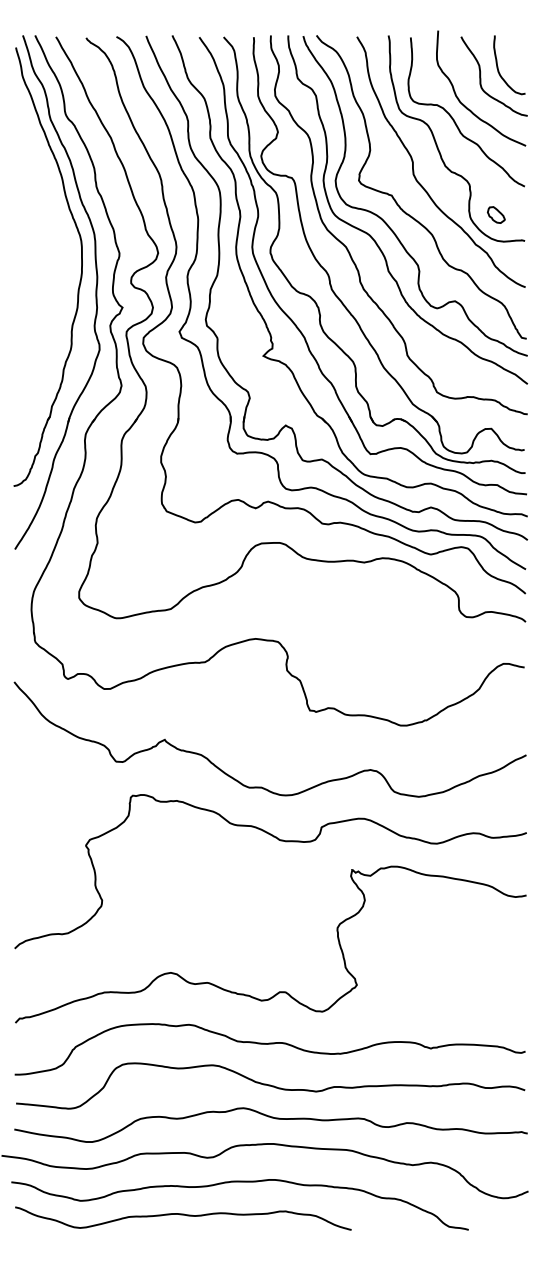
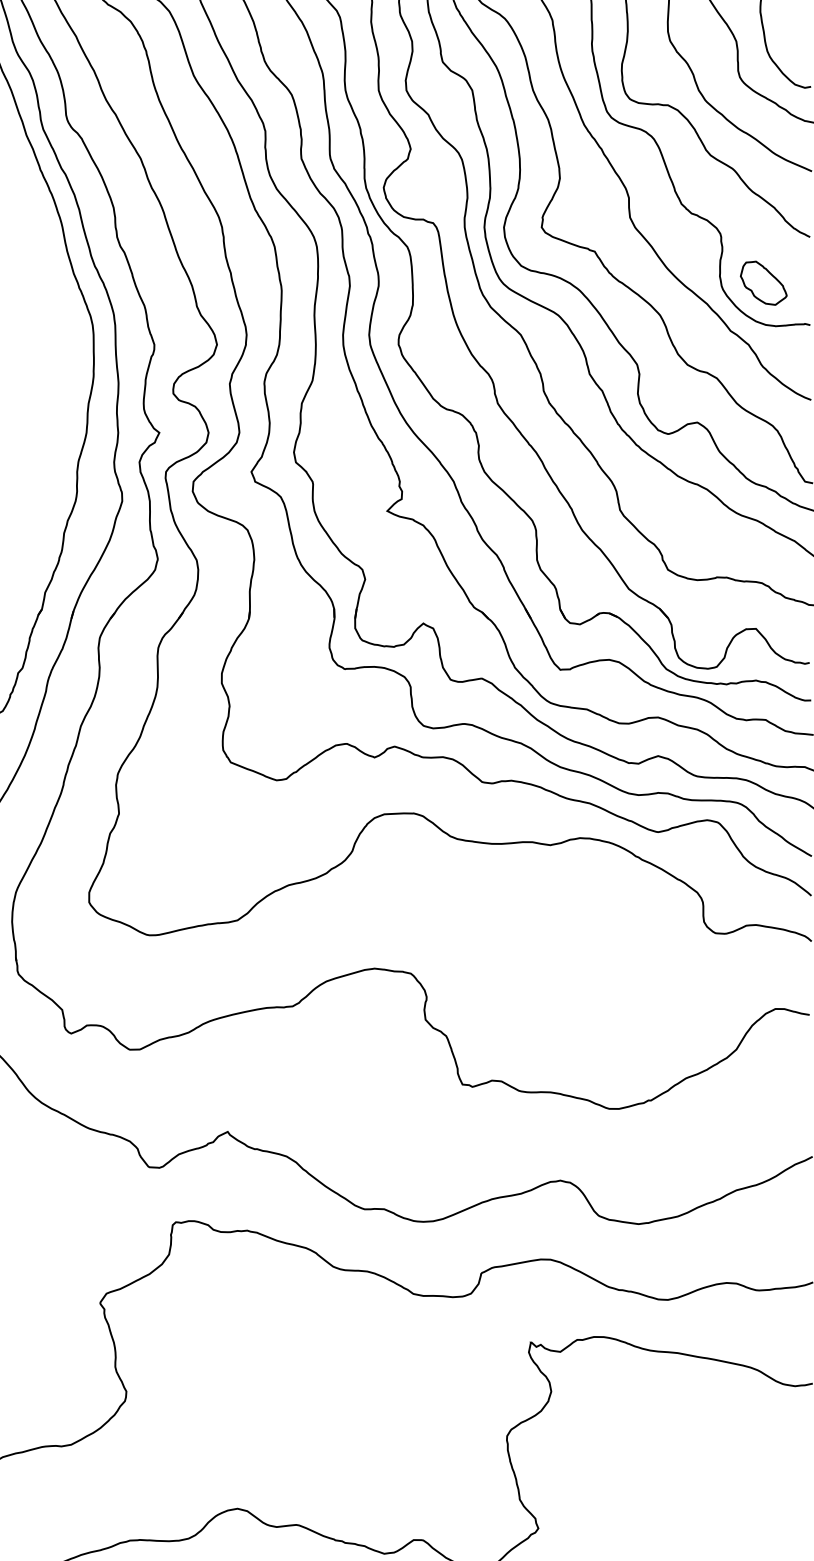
part: (496, 214) -> (764, 282), size x1.67

